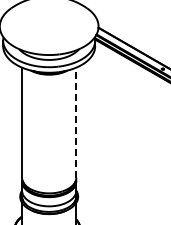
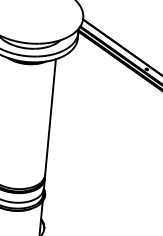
line: (76, 122) -> (50, 117), dashed -> solid

